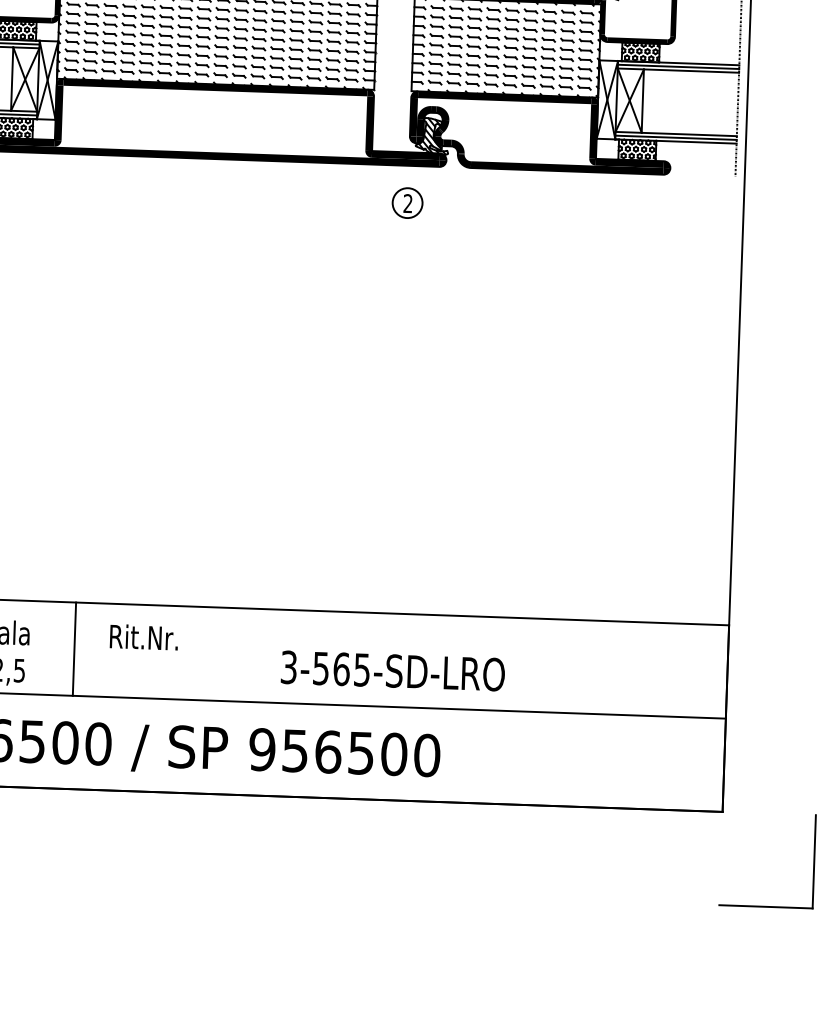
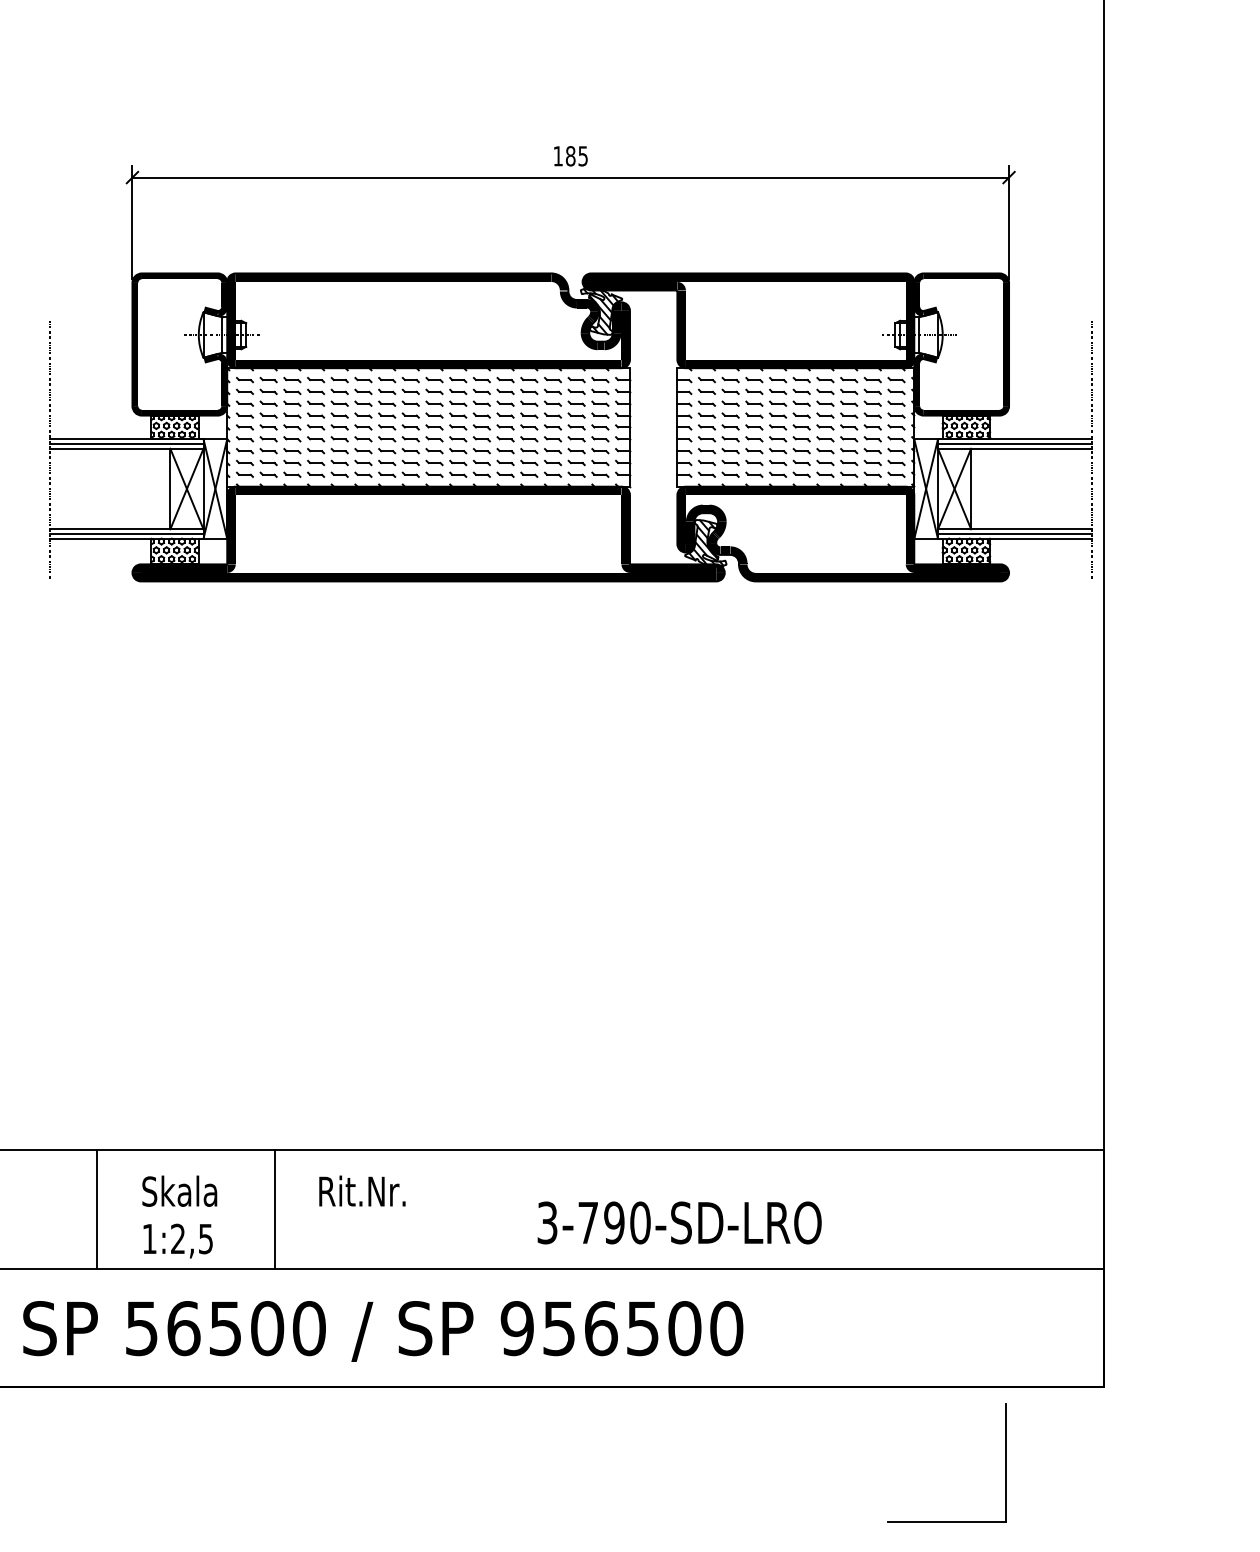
part: (407, 202) -> (677, 628), removed
text: (341, 668) -> (614, 1222), 3-565-SD-LRO -> 3-790-SD-LRO
part: (813, 861) -> (1005, 1462), moved

